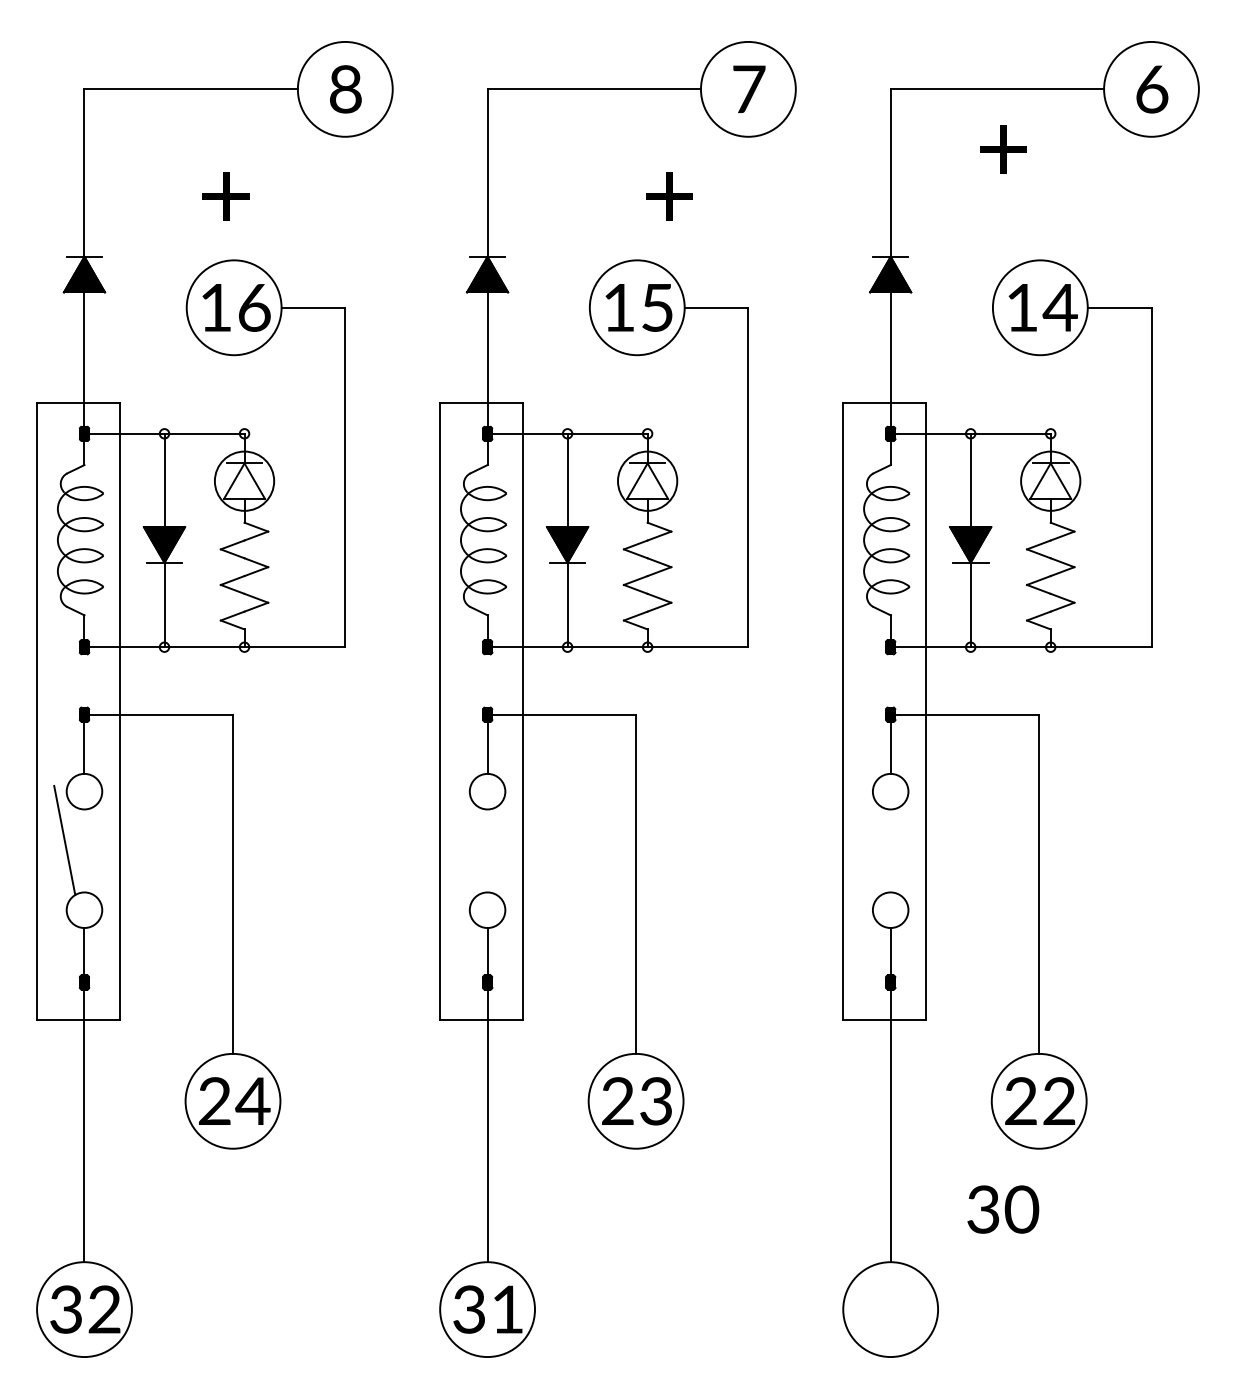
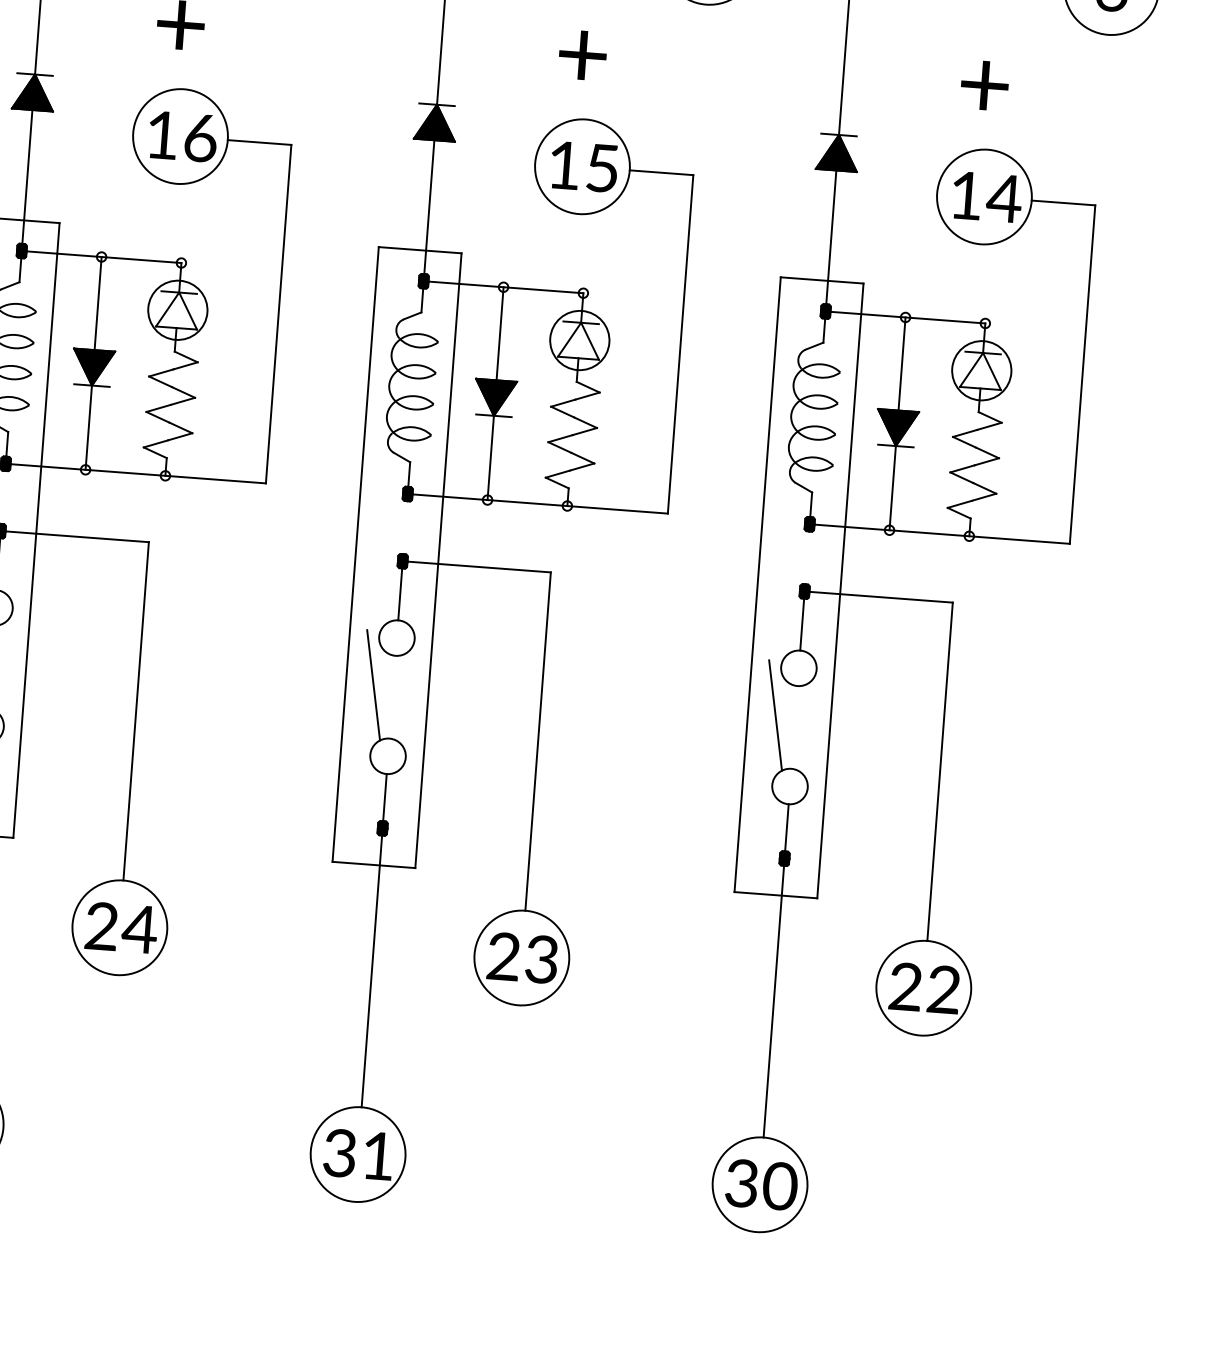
text: (1003, 149) -> (984, 85), moved
text: (669, 196) -> (583, 55), moved
line: (467, 840) -> (373, 685), added
line: (870, 840) -> (775, 715), added
text: (1003, 1209) -> (761, 1184), moved

